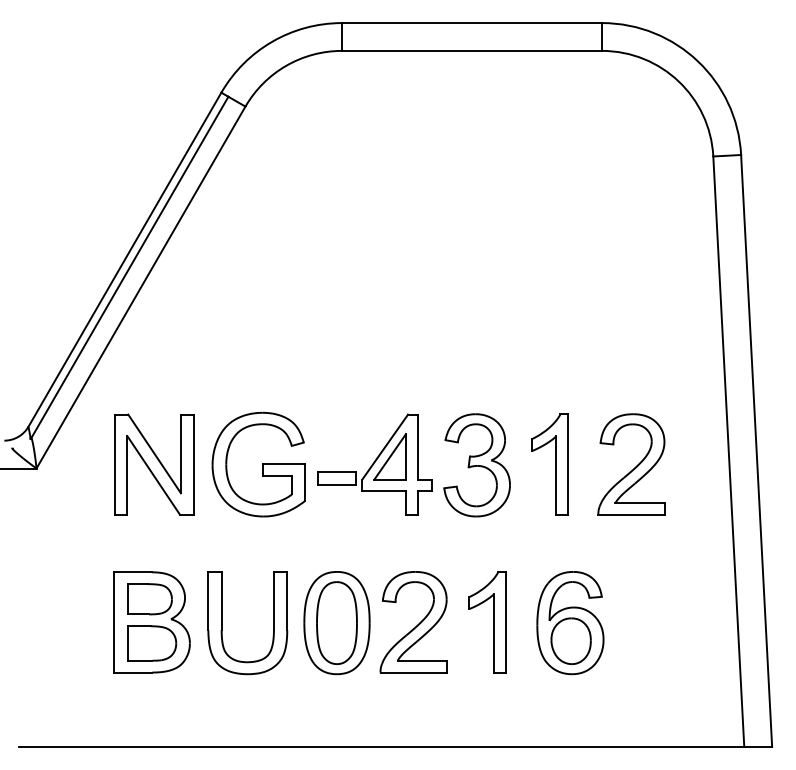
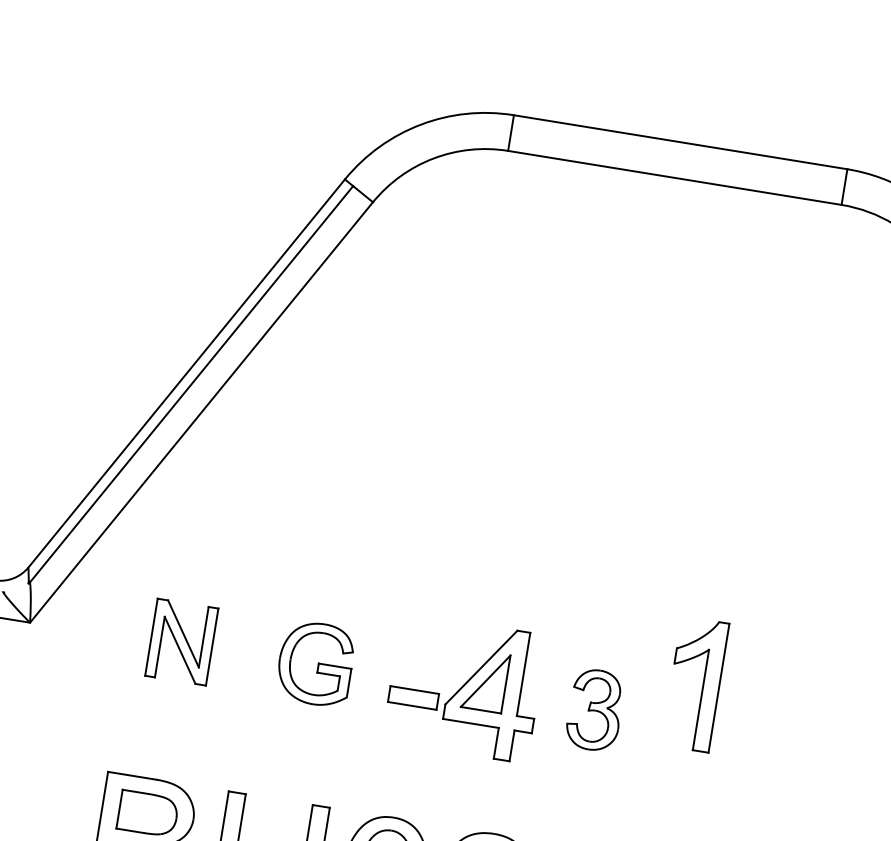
part: (154, 464) -> (182, 642), size x0.6
part: (258, 464) -> (315, 663), size x0.6
part: (549, 464) -> (694, 684), moved
part: (631, 464) -> (793, 741), removed
part: (476, 465) -> (594, 710), size x0.6

